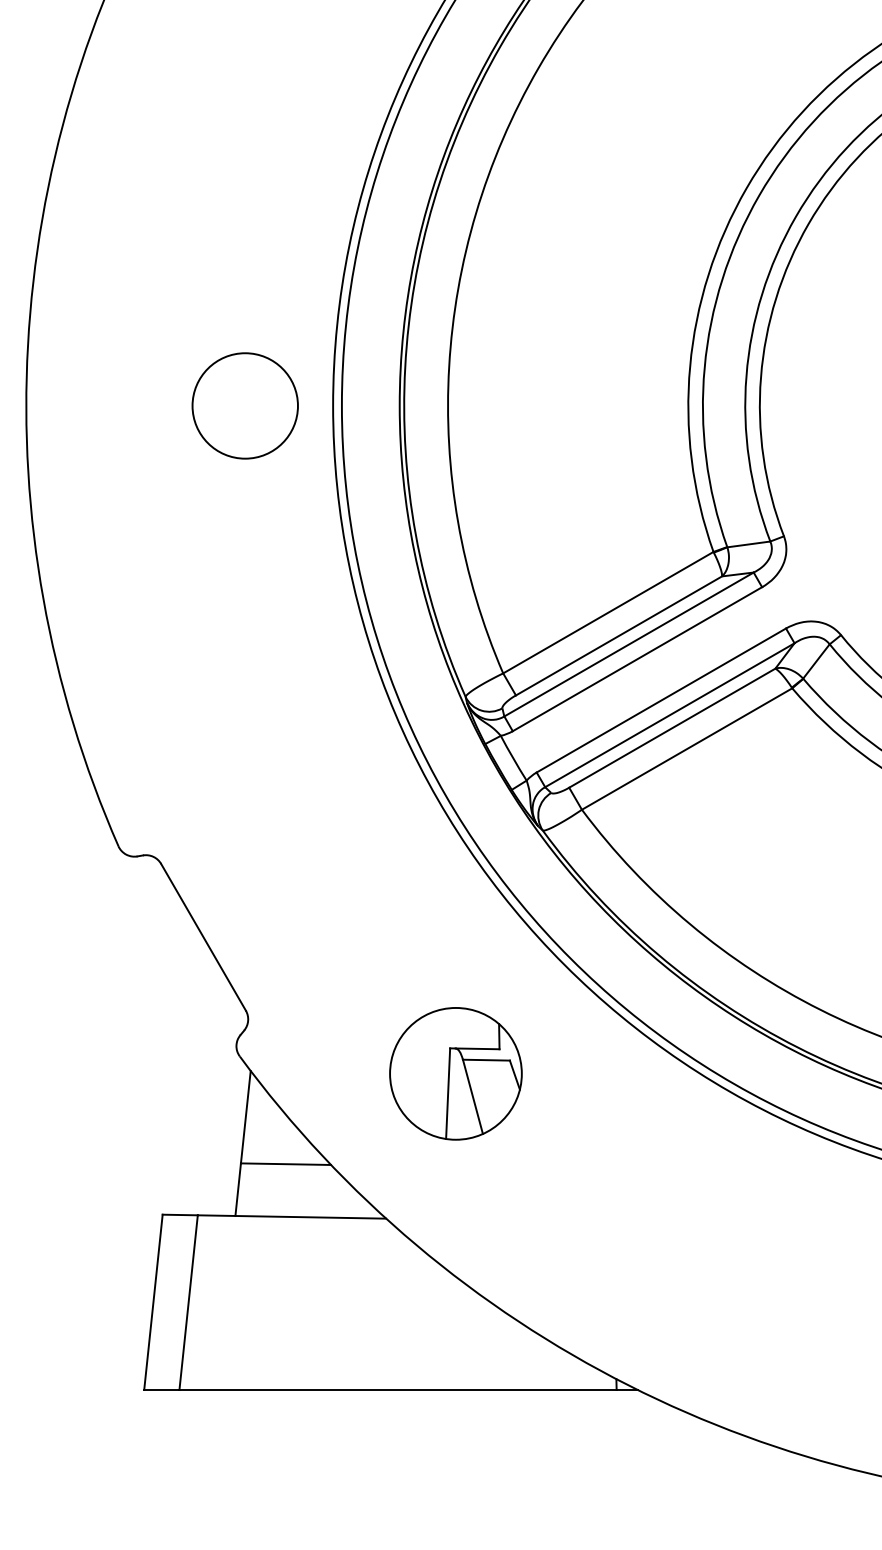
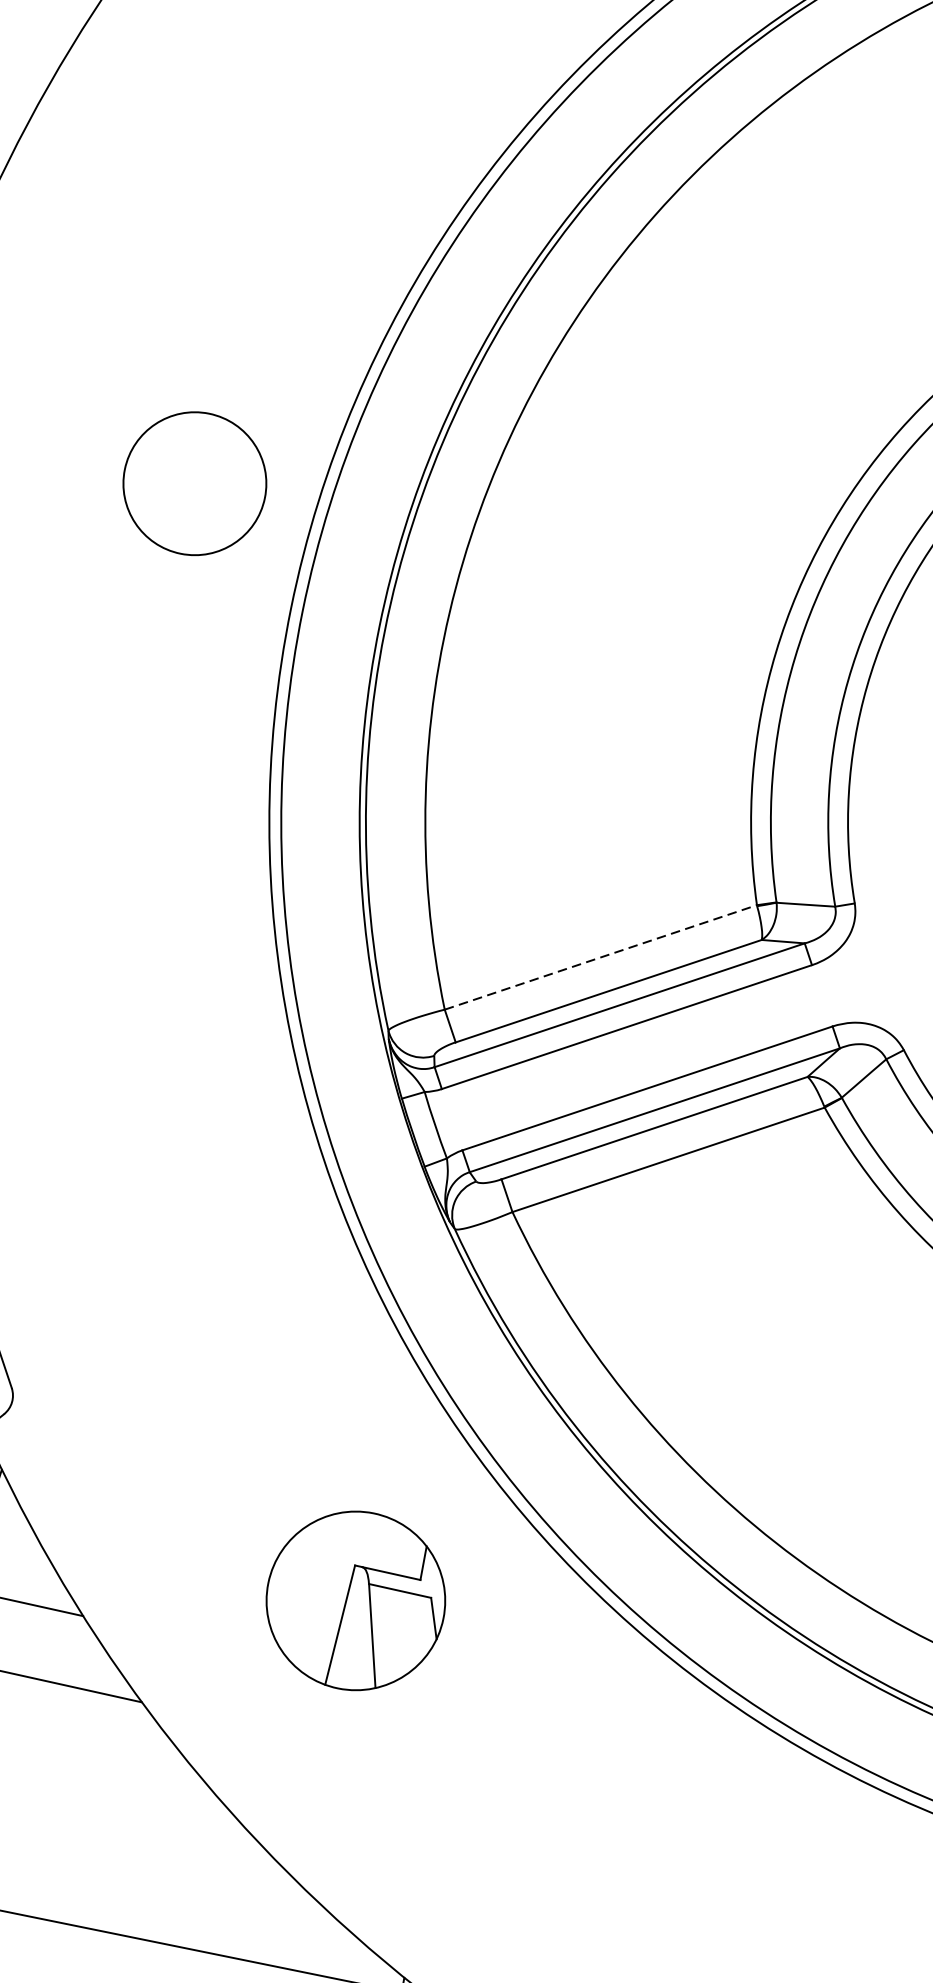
circle: (244, 405) -> (194, 482), moved
line: (608, 612) -> (601, 957), solid -> dashed
part: (455, 1073) -> (355, 1600), moved

